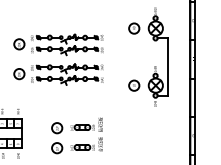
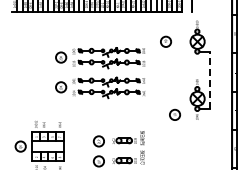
part: (133, 28) -> (165, 41), moved
line: (168, 67) -> (210, 80), solid -> dashed
part: (133, 85) -> (174, 114), moved

